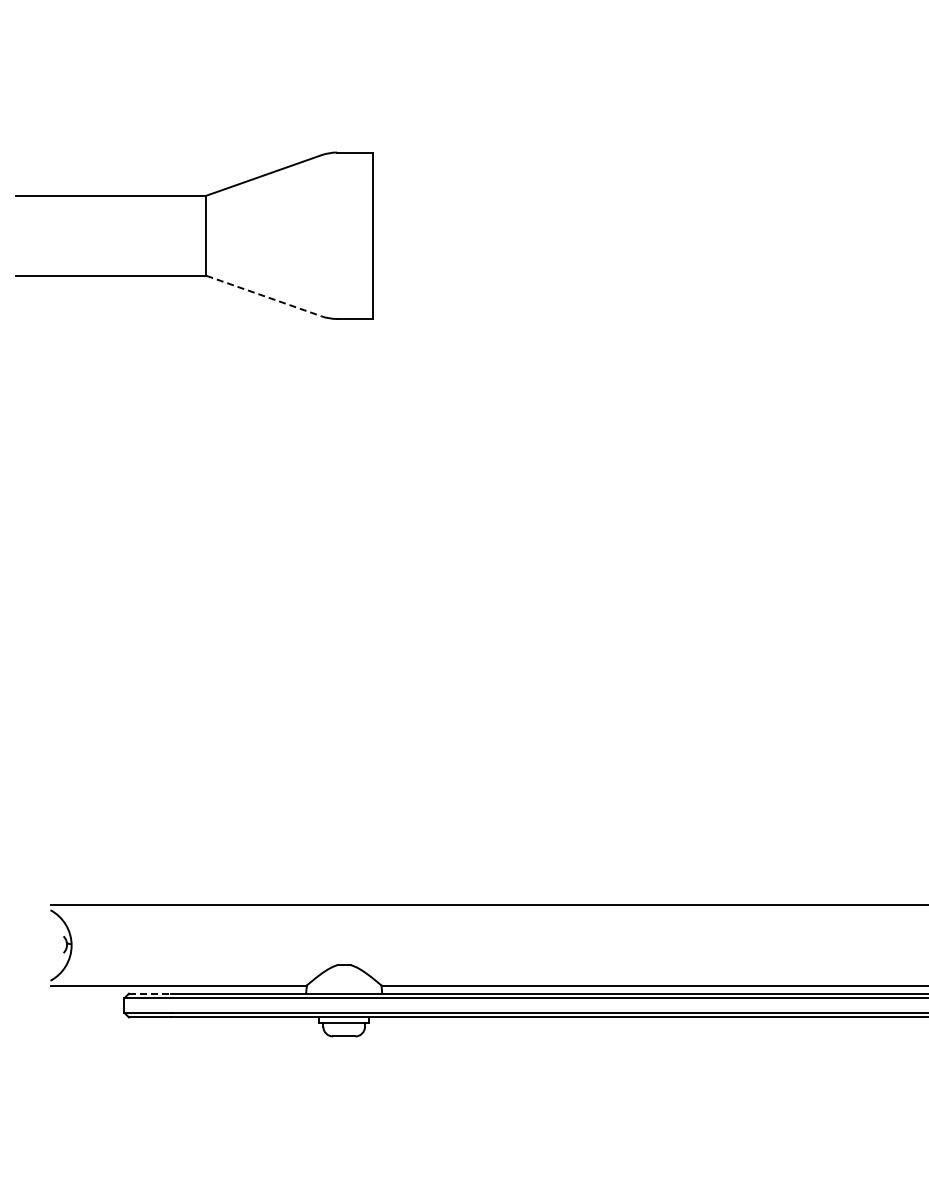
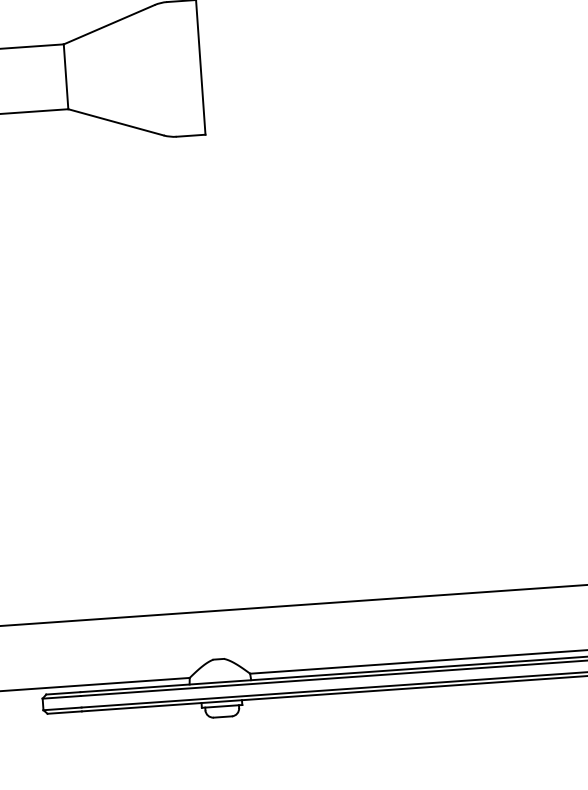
line: (263, 296) -> (115, 122), dashed -> solid
line: (150, 993) -> (63, 693), dashed -> solid

